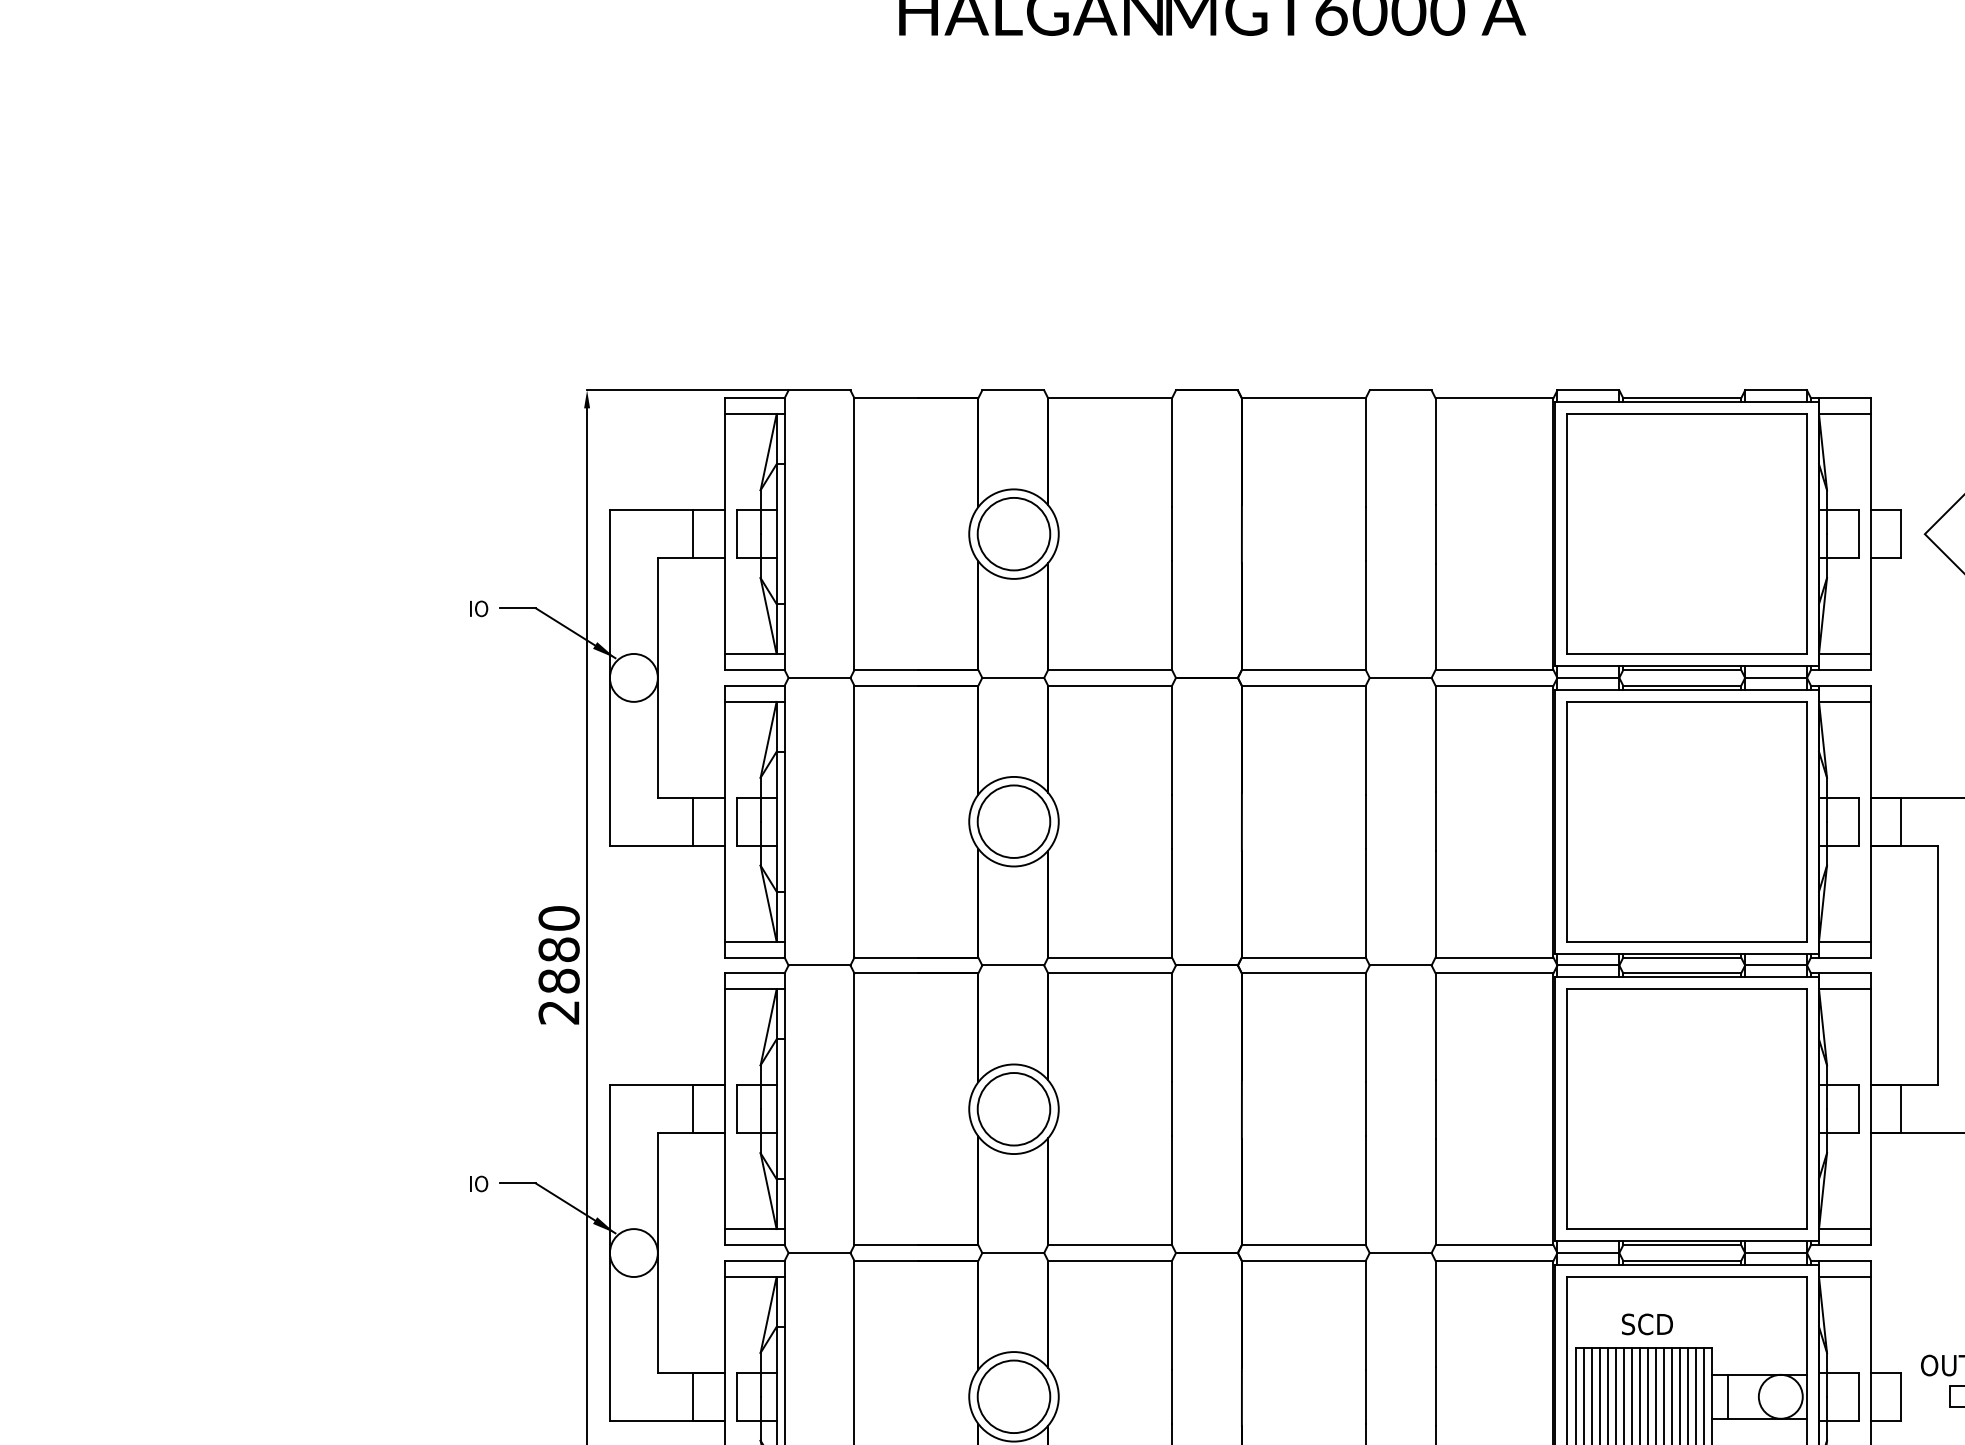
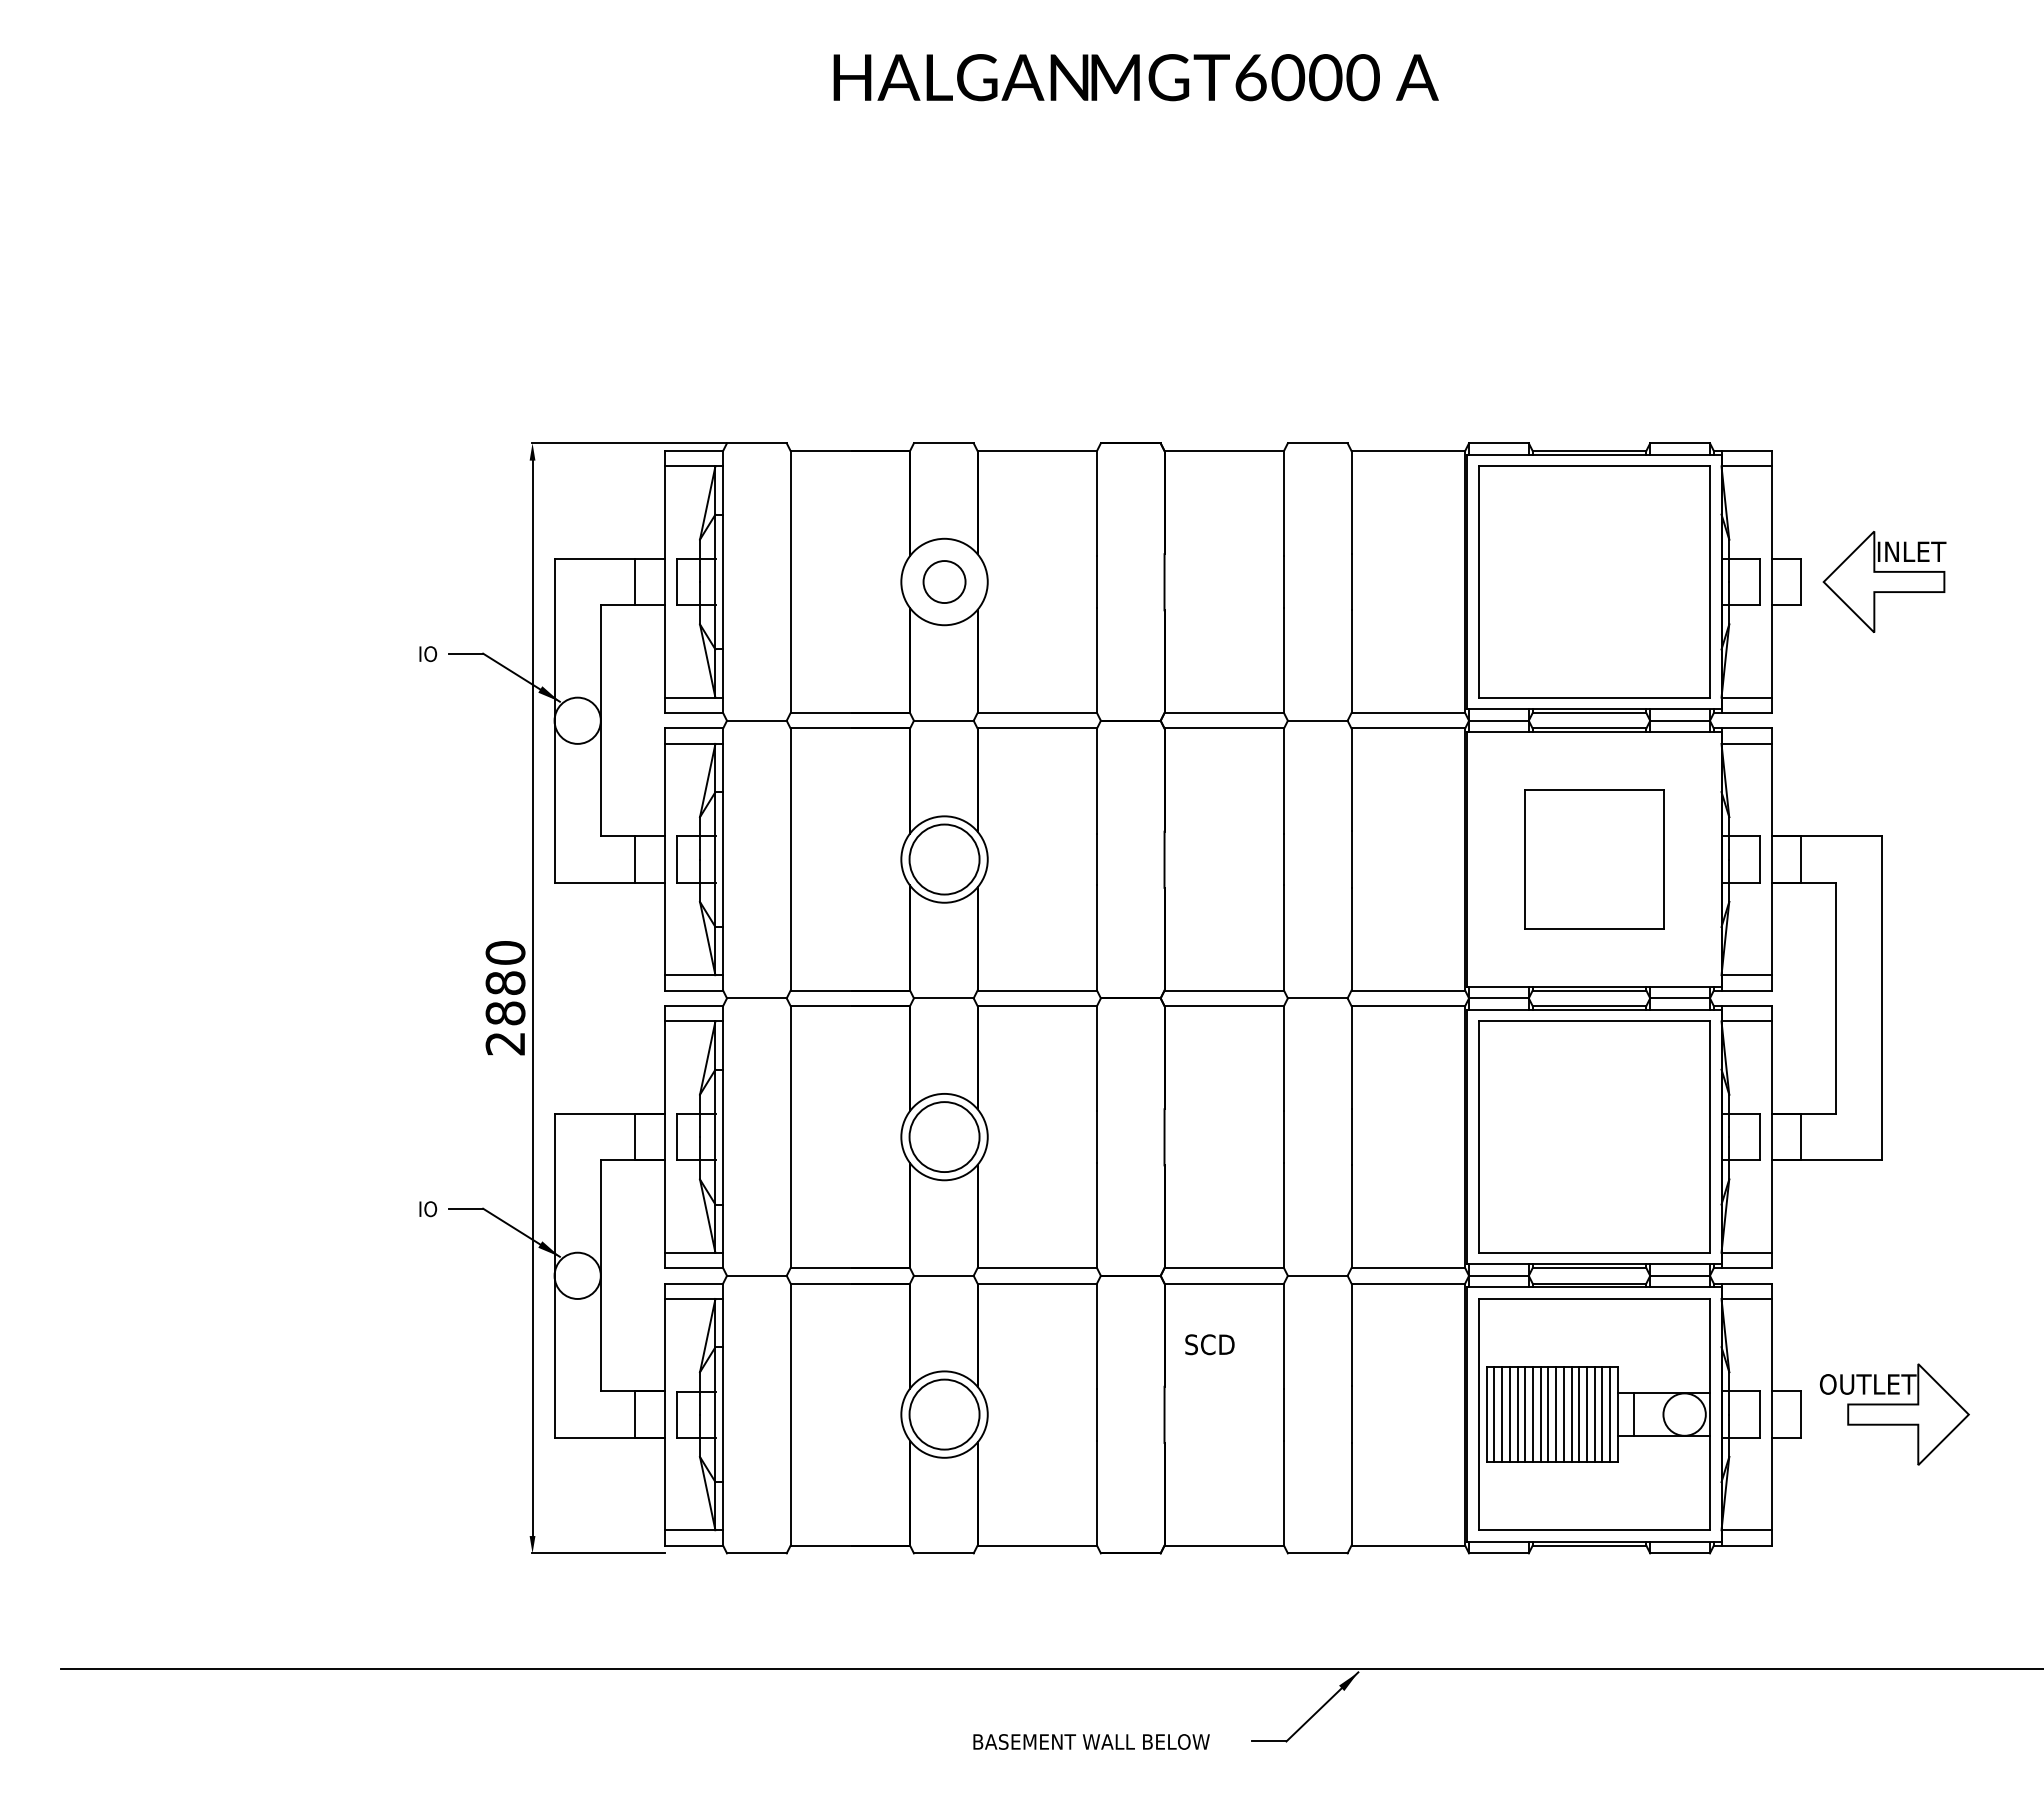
circle: (1013, 534) -> (944, 582), size x0.6
part: (1687, 821) -> (1594, 859), size x0.6
text: (1646, 1324) -> (1209, 1344), moved

